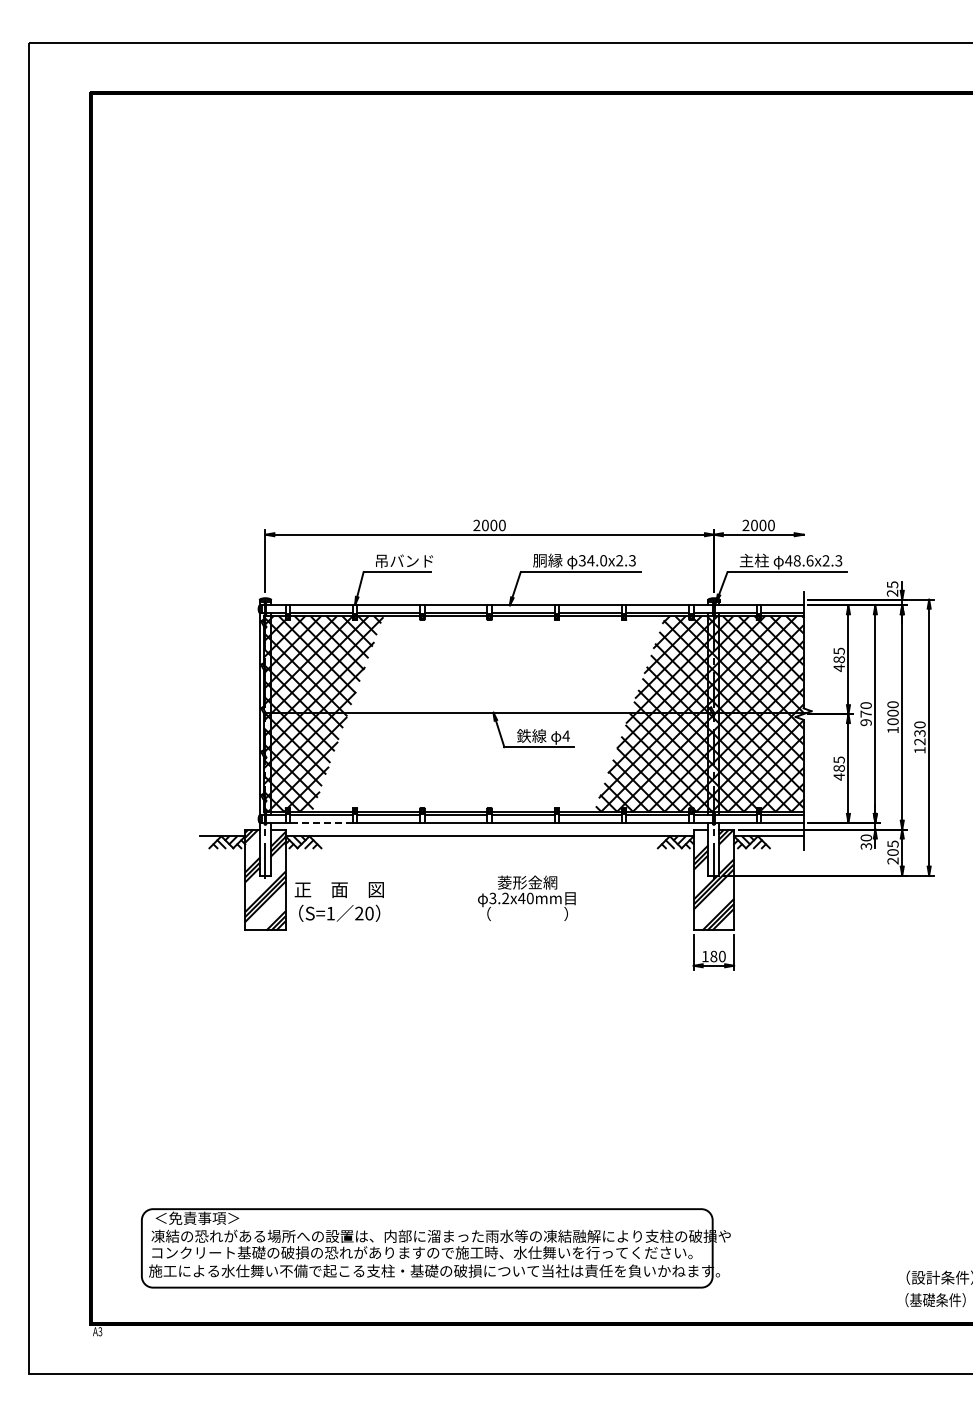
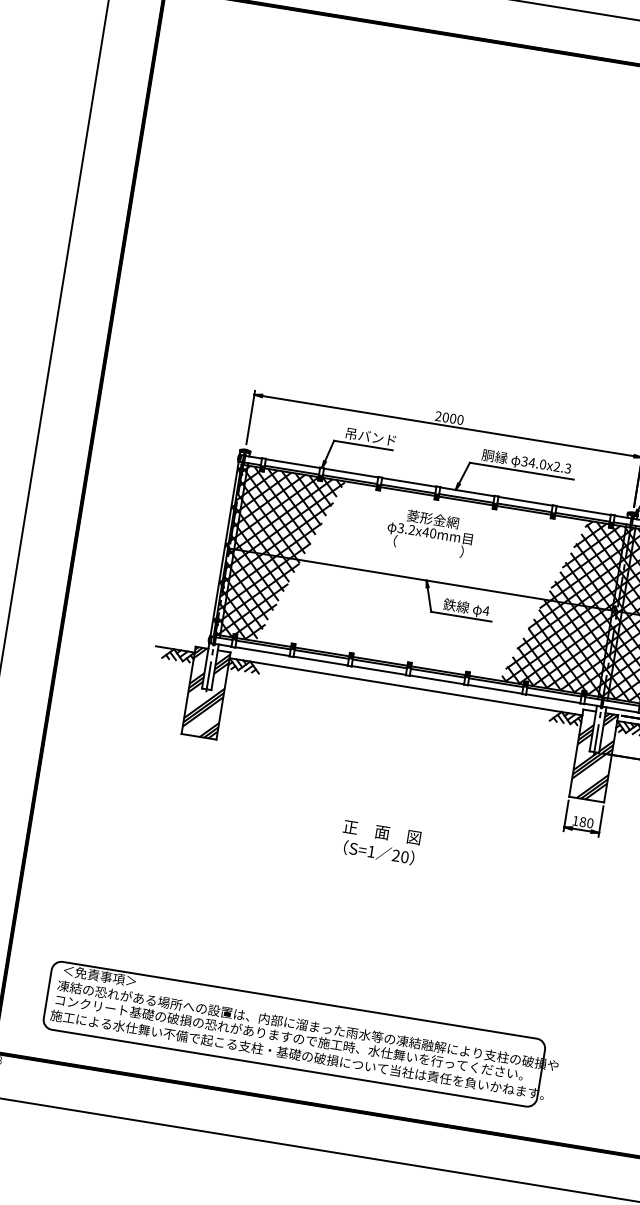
line: (320, 822) -> (261, 651), dashed -> solid
text: (526, 897) -> (430, 532), moved
text: (338, 901) -> (379, 842), moved

